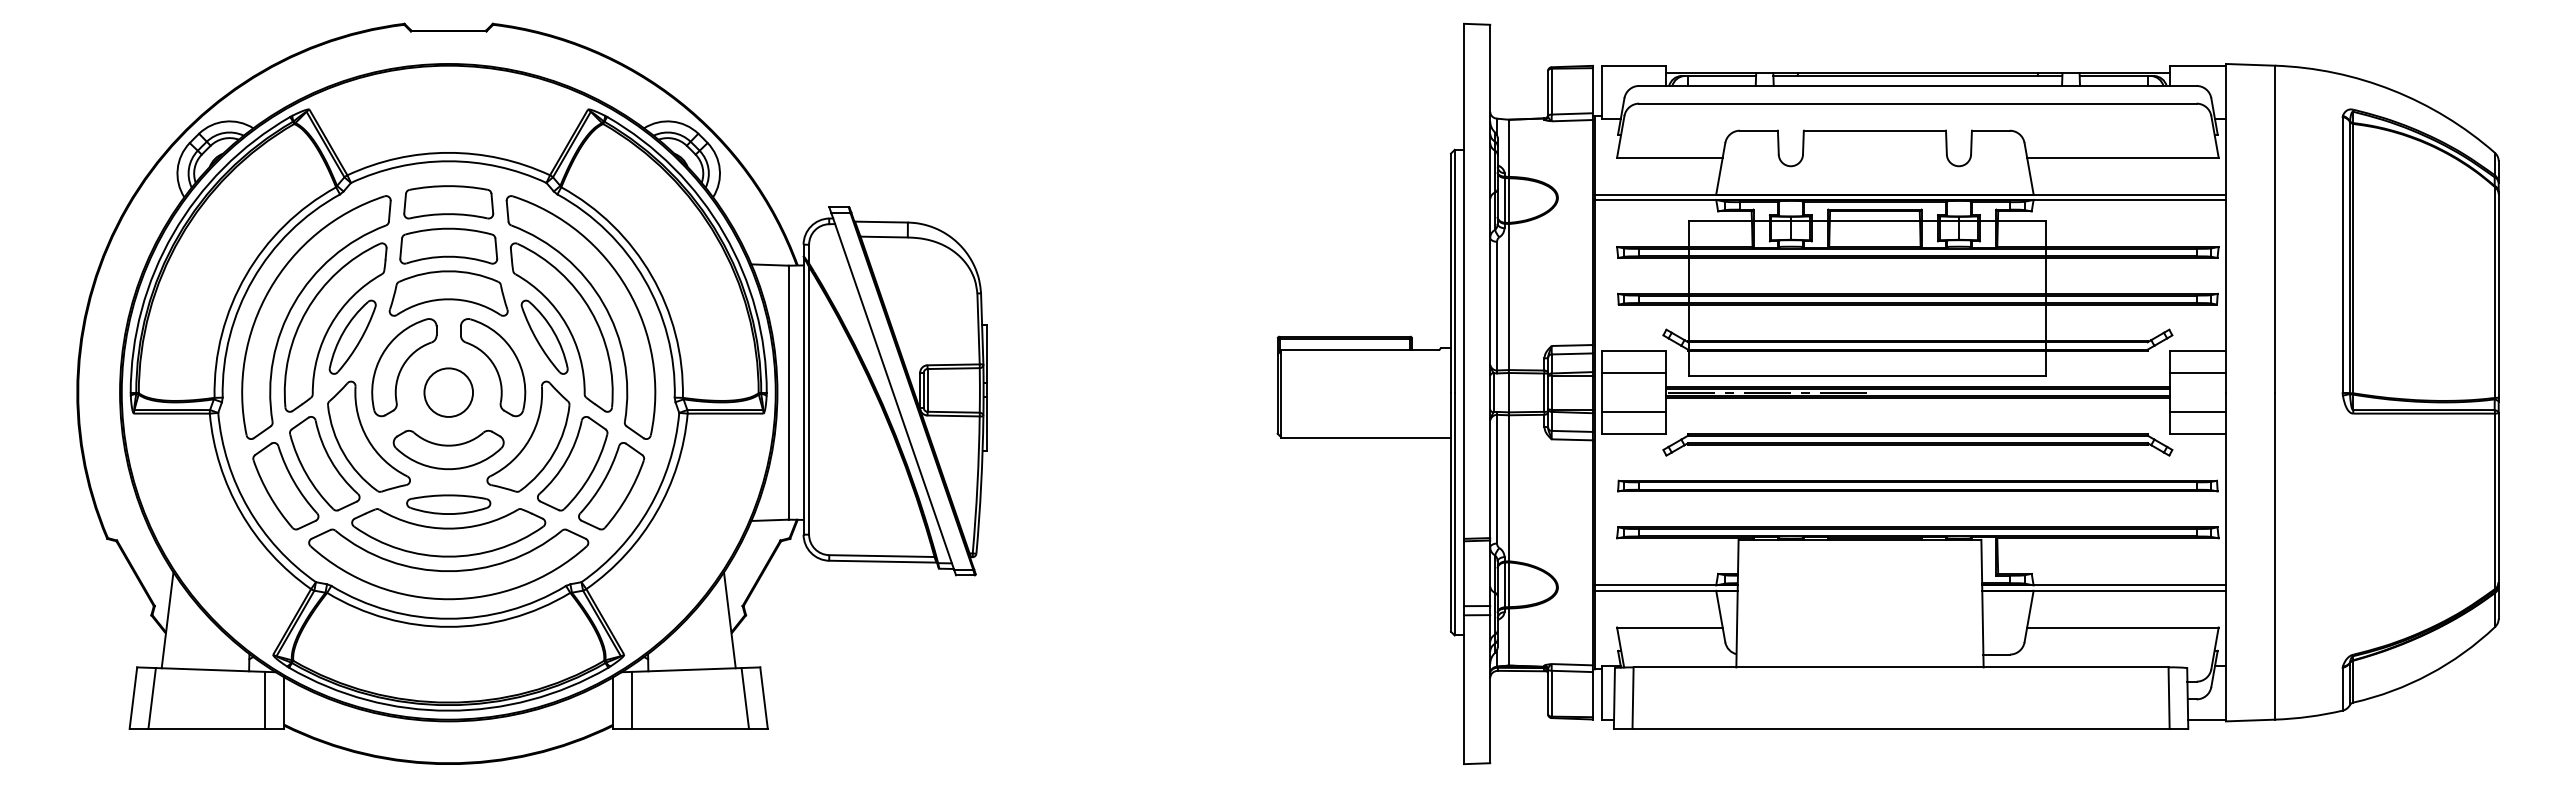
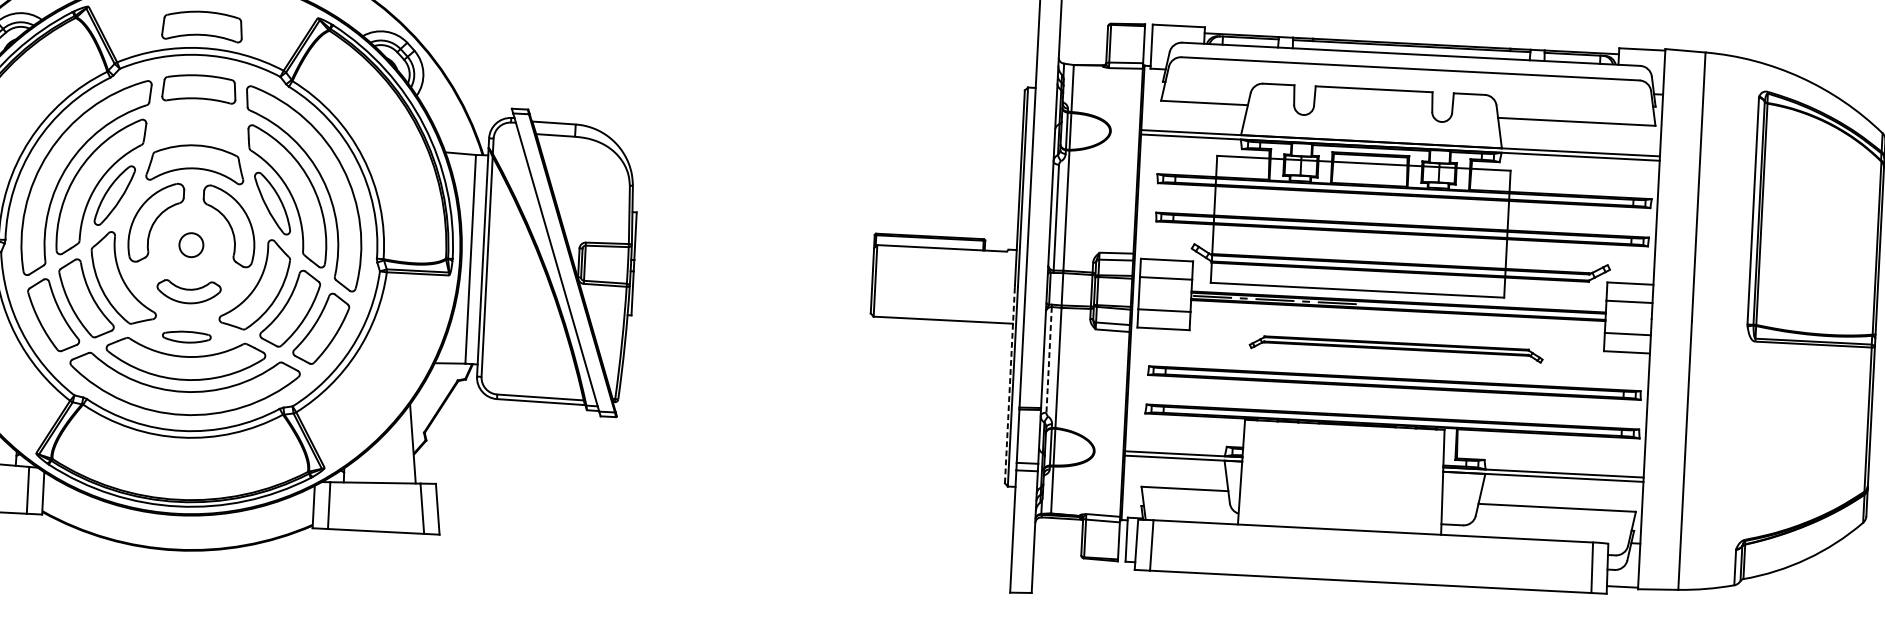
part: (448, 245) -> (202, 25), moved
circle: (448, 392) -> (191, 245), size x0.6
part: (1917, 444) -> (1396, 348), size x0.7
part: (448, 449) -> (188, 291), size x0.7
line: (1497, 479) -> (1049, 360), solid -> dashed
part: (448, 504) -> (186, 337), size x0.7
line: (1450, 512) -> (1009, 385), solid -> dashed

